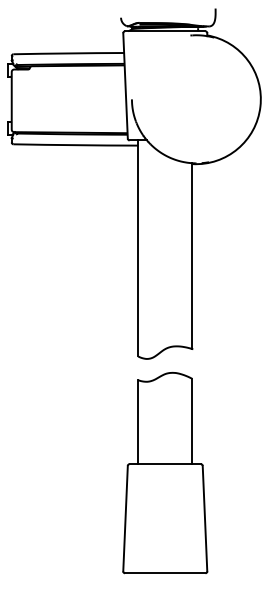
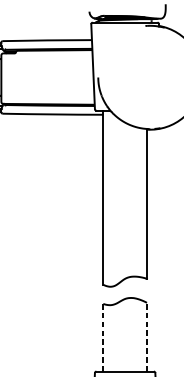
line: (192, 421) -> (147, 337), solid -> dashed
line: (138, 422) -> (103, 338), solid -> dashed

